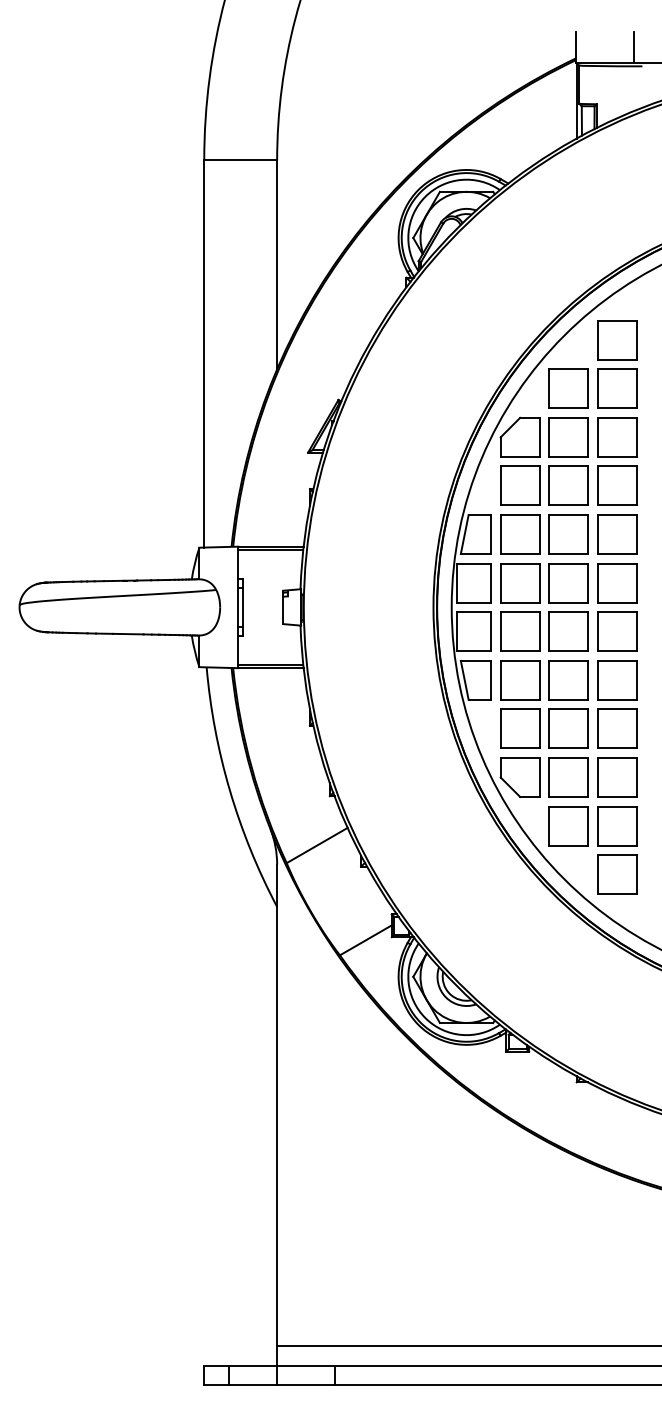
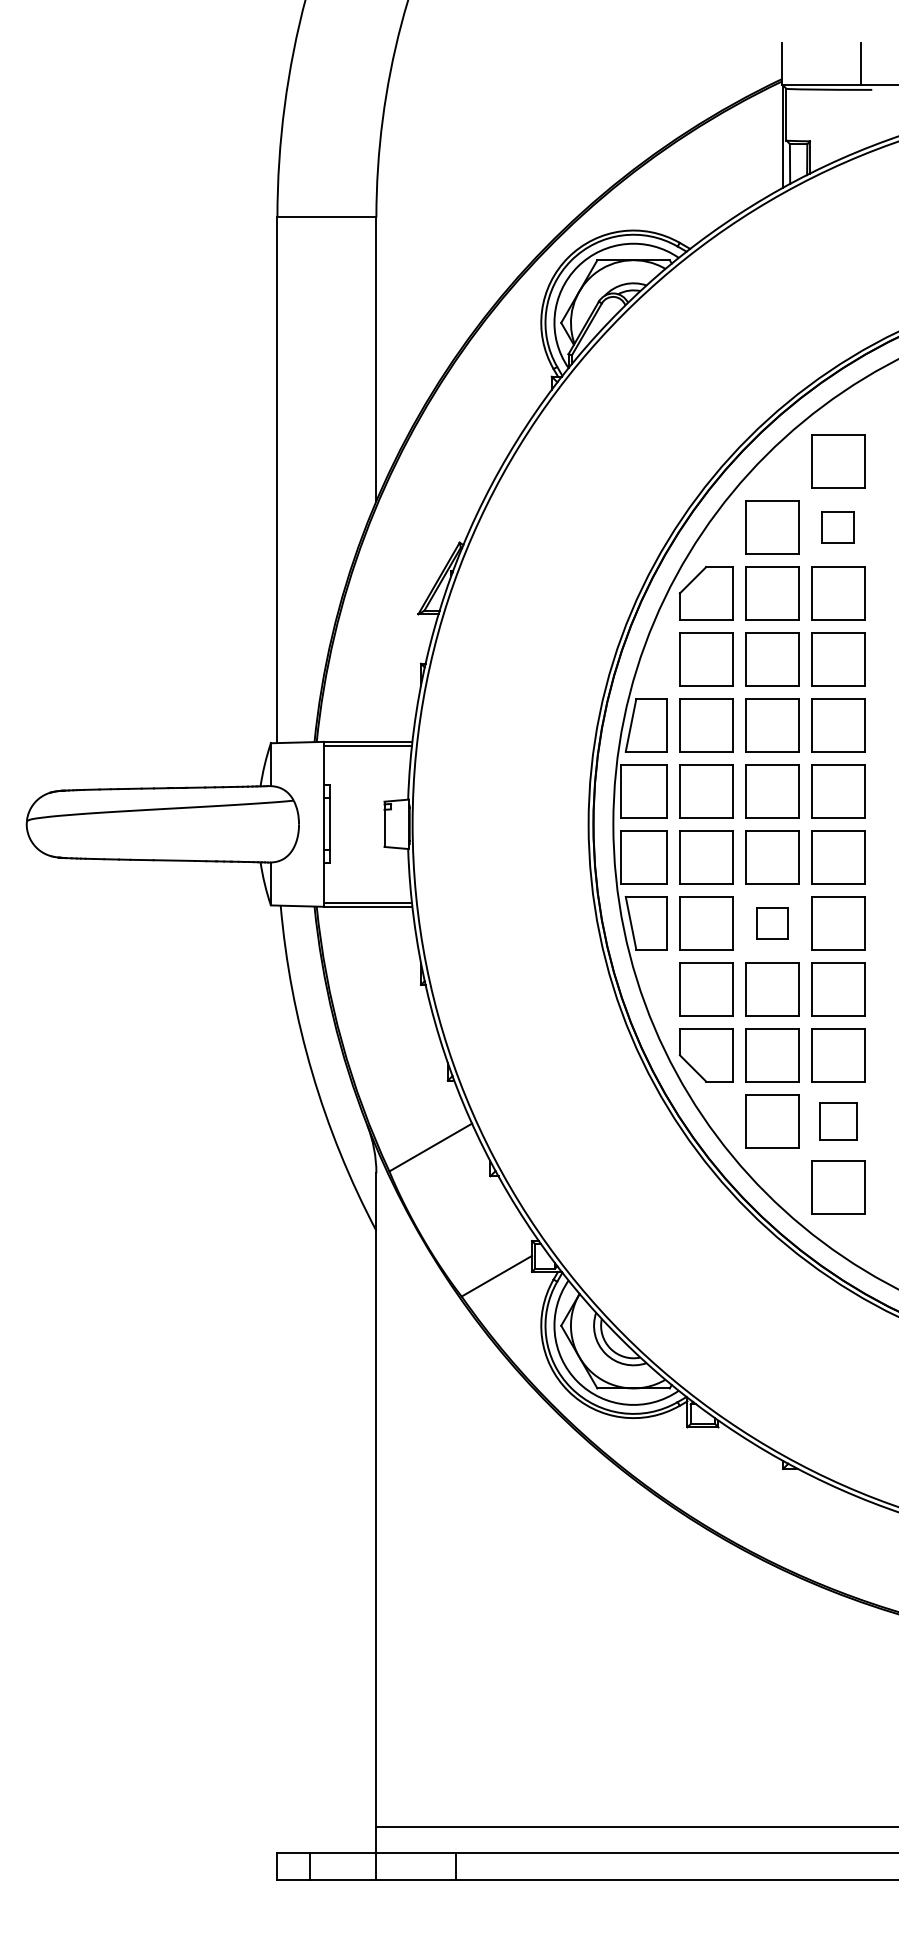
part: (617, 388) -> (838, 527), size x0.6
part: (568, 680) -> (772, 923), size x0.6
part: (617, 826) -> (838, 1121), size x0.7

